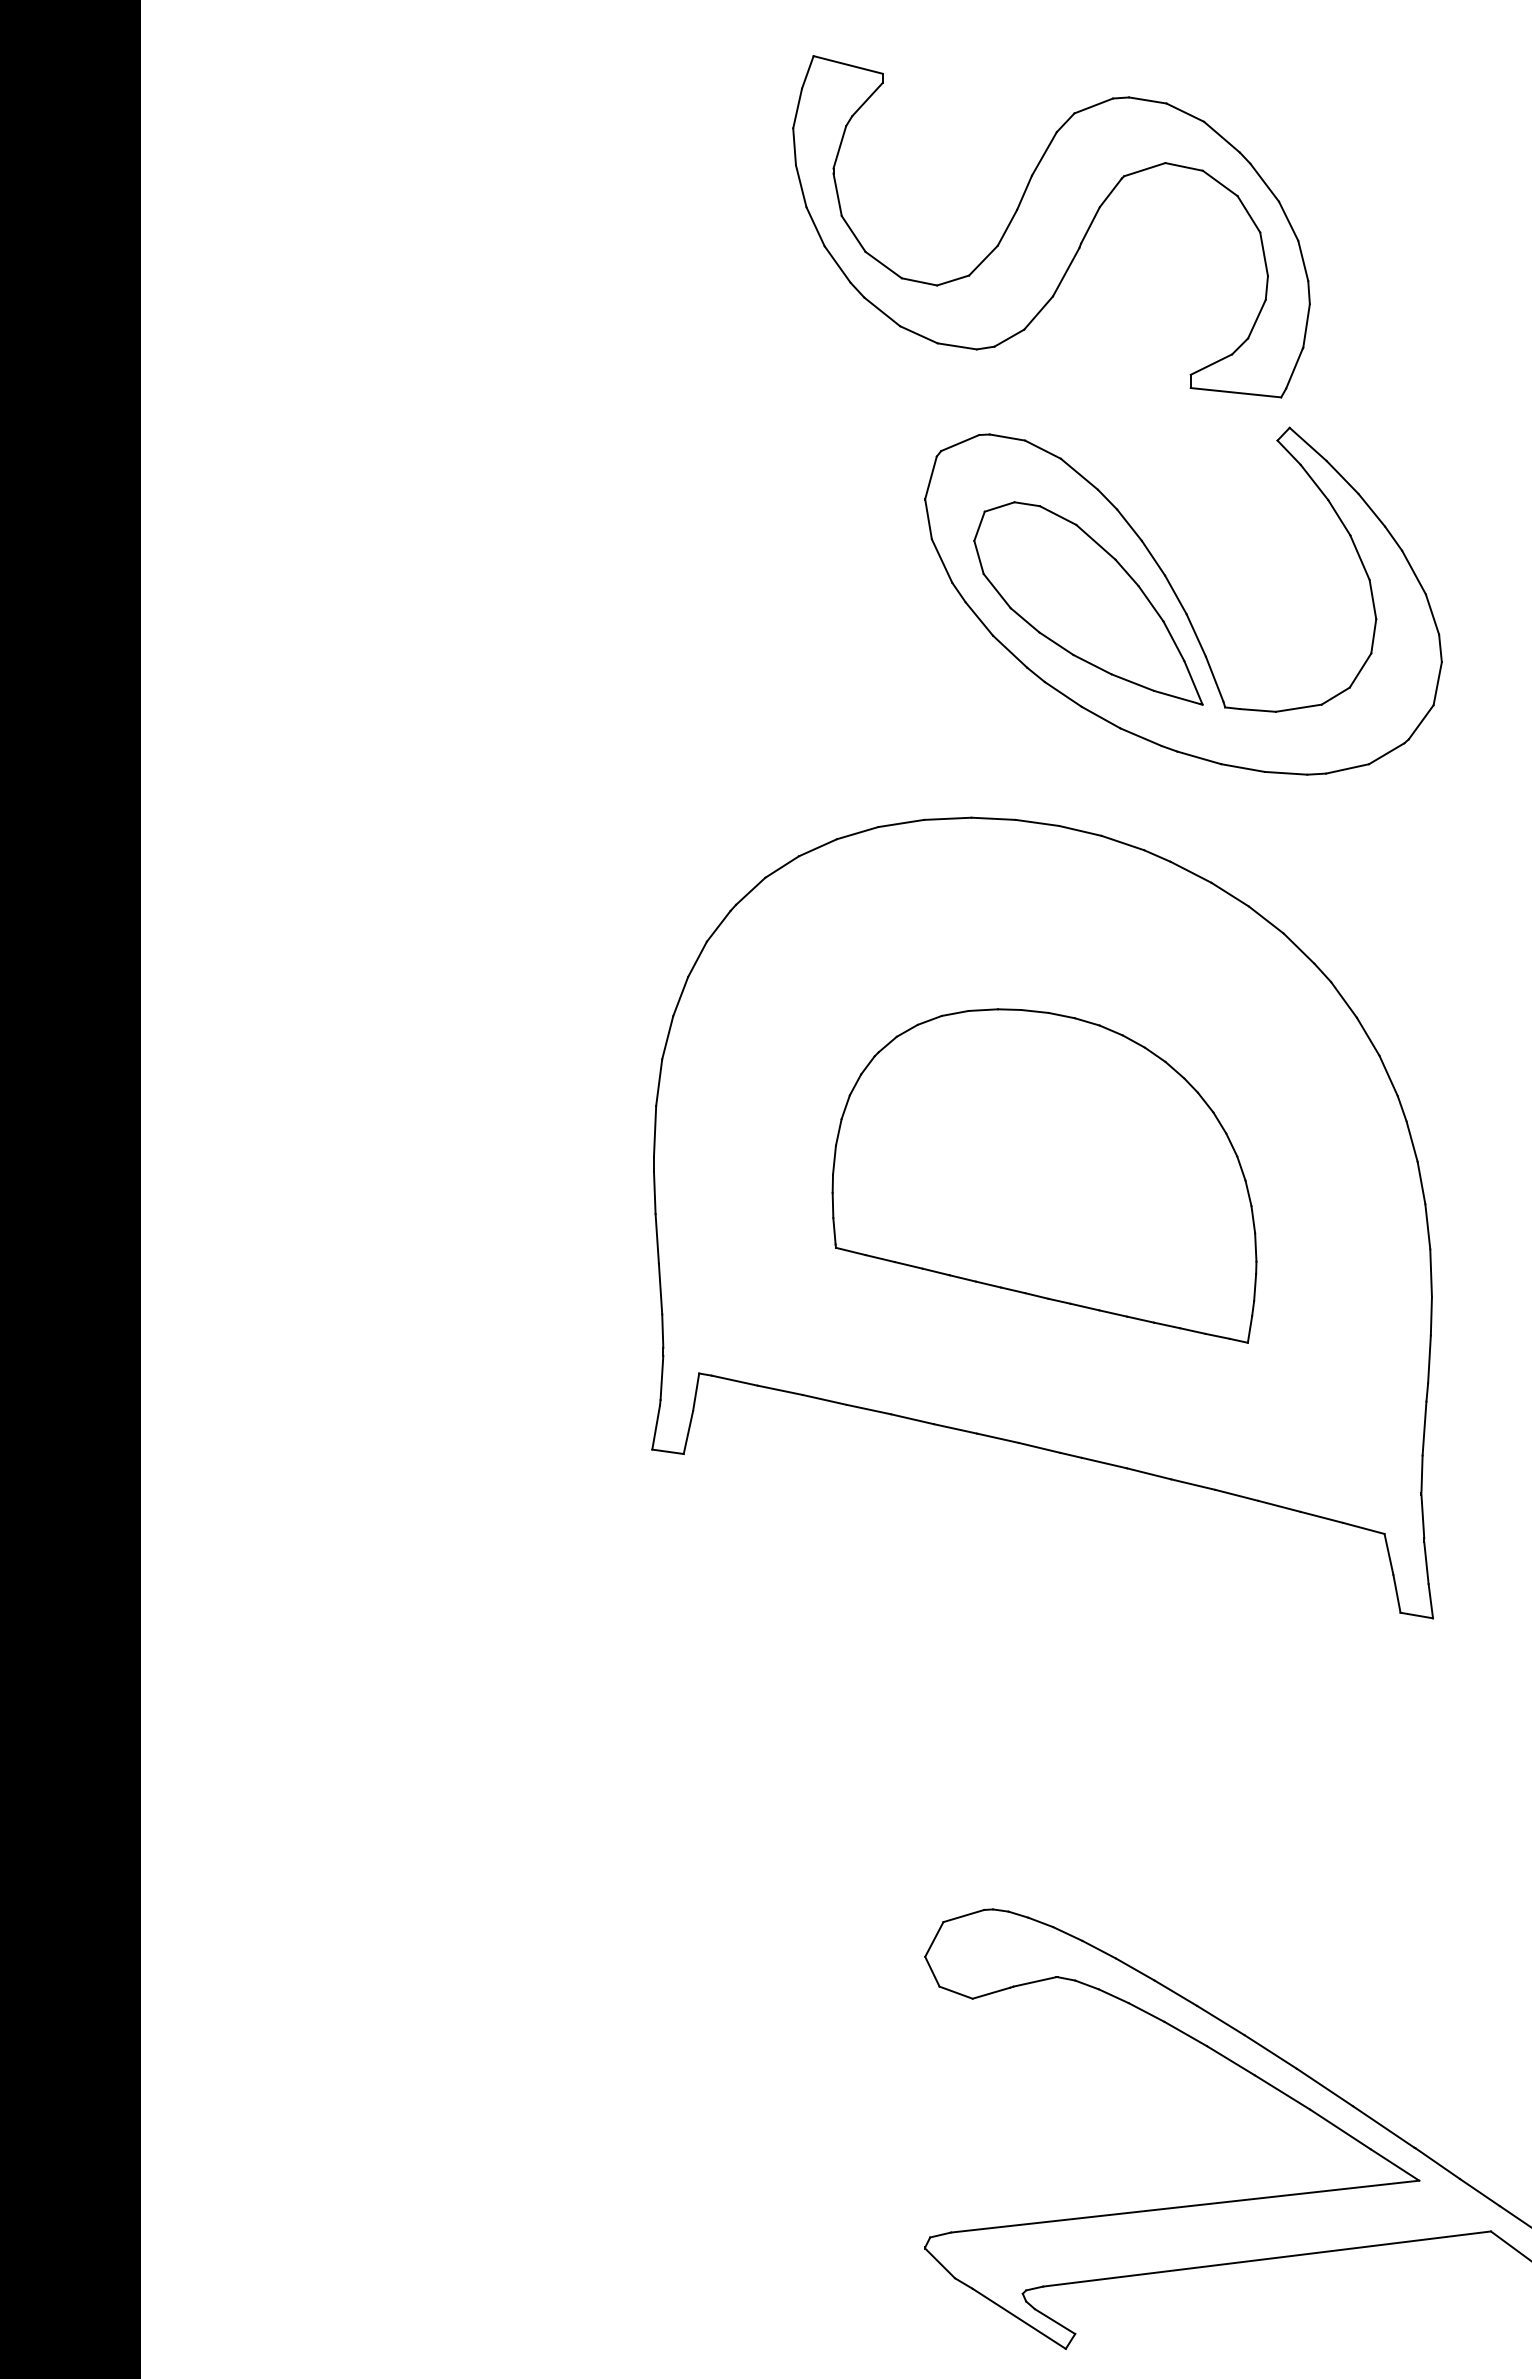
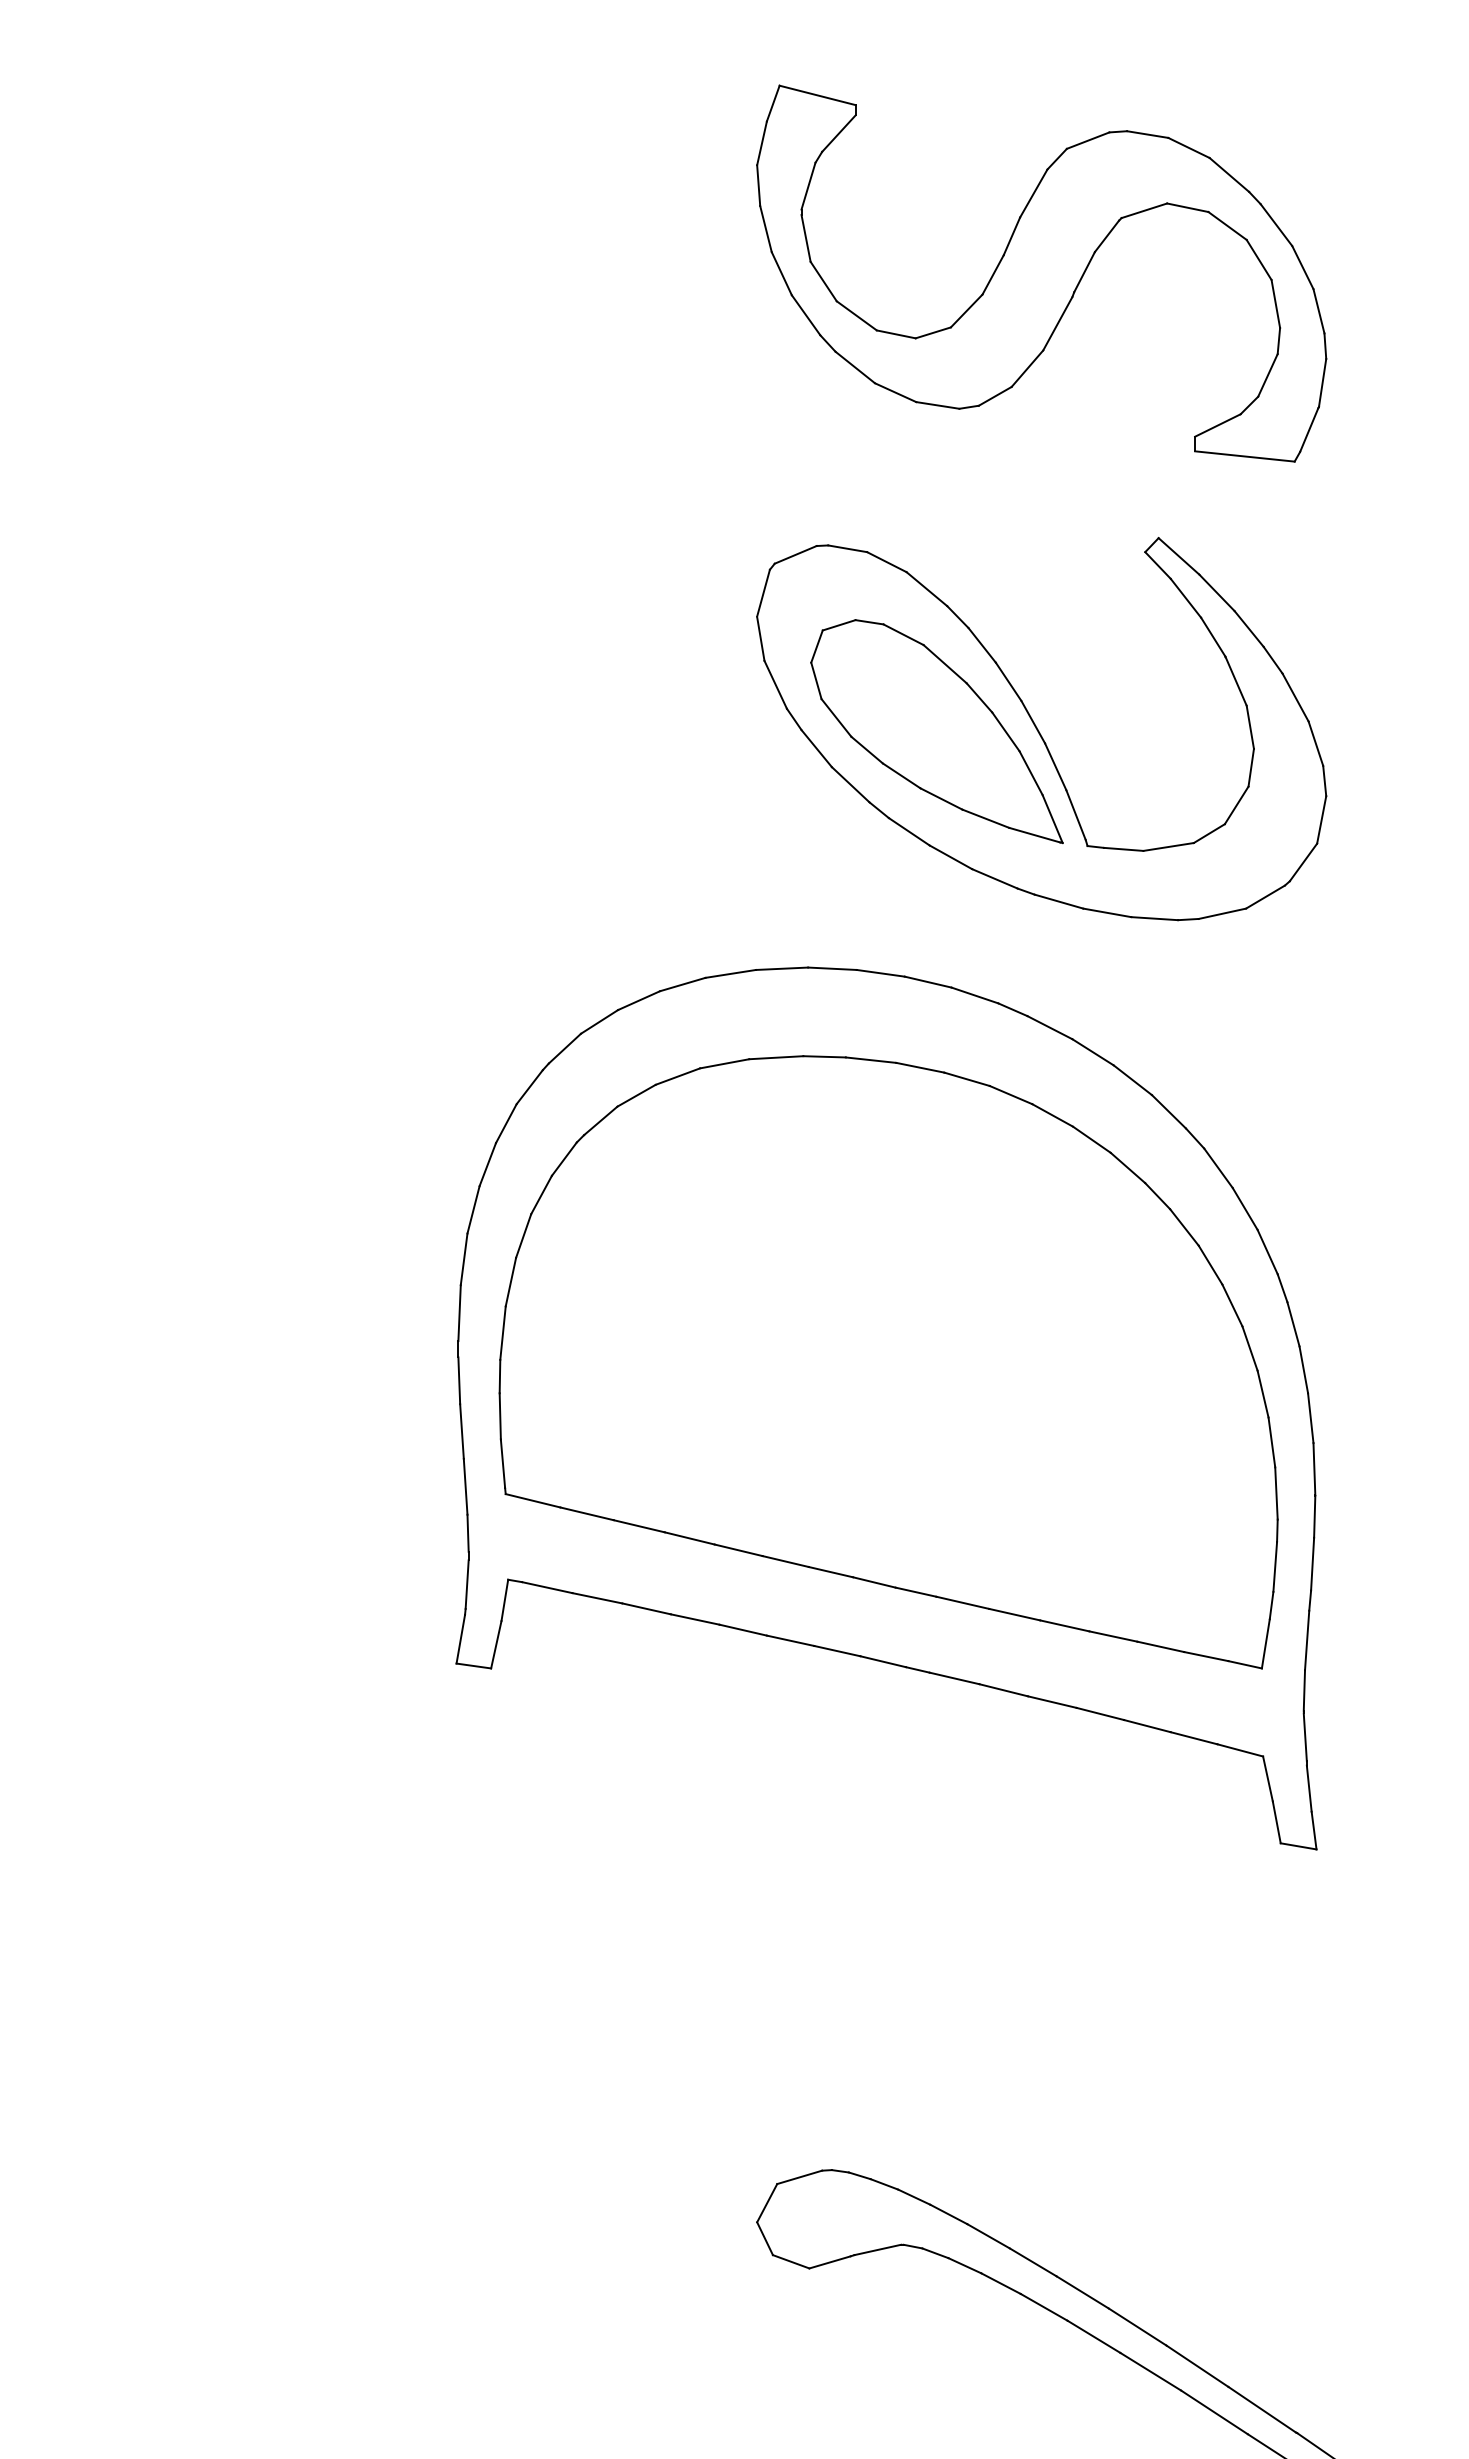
part: (1051, 226) -> (1041, 273), moved
part: (1044, 1175) -> (888, 1361), size x1.67

